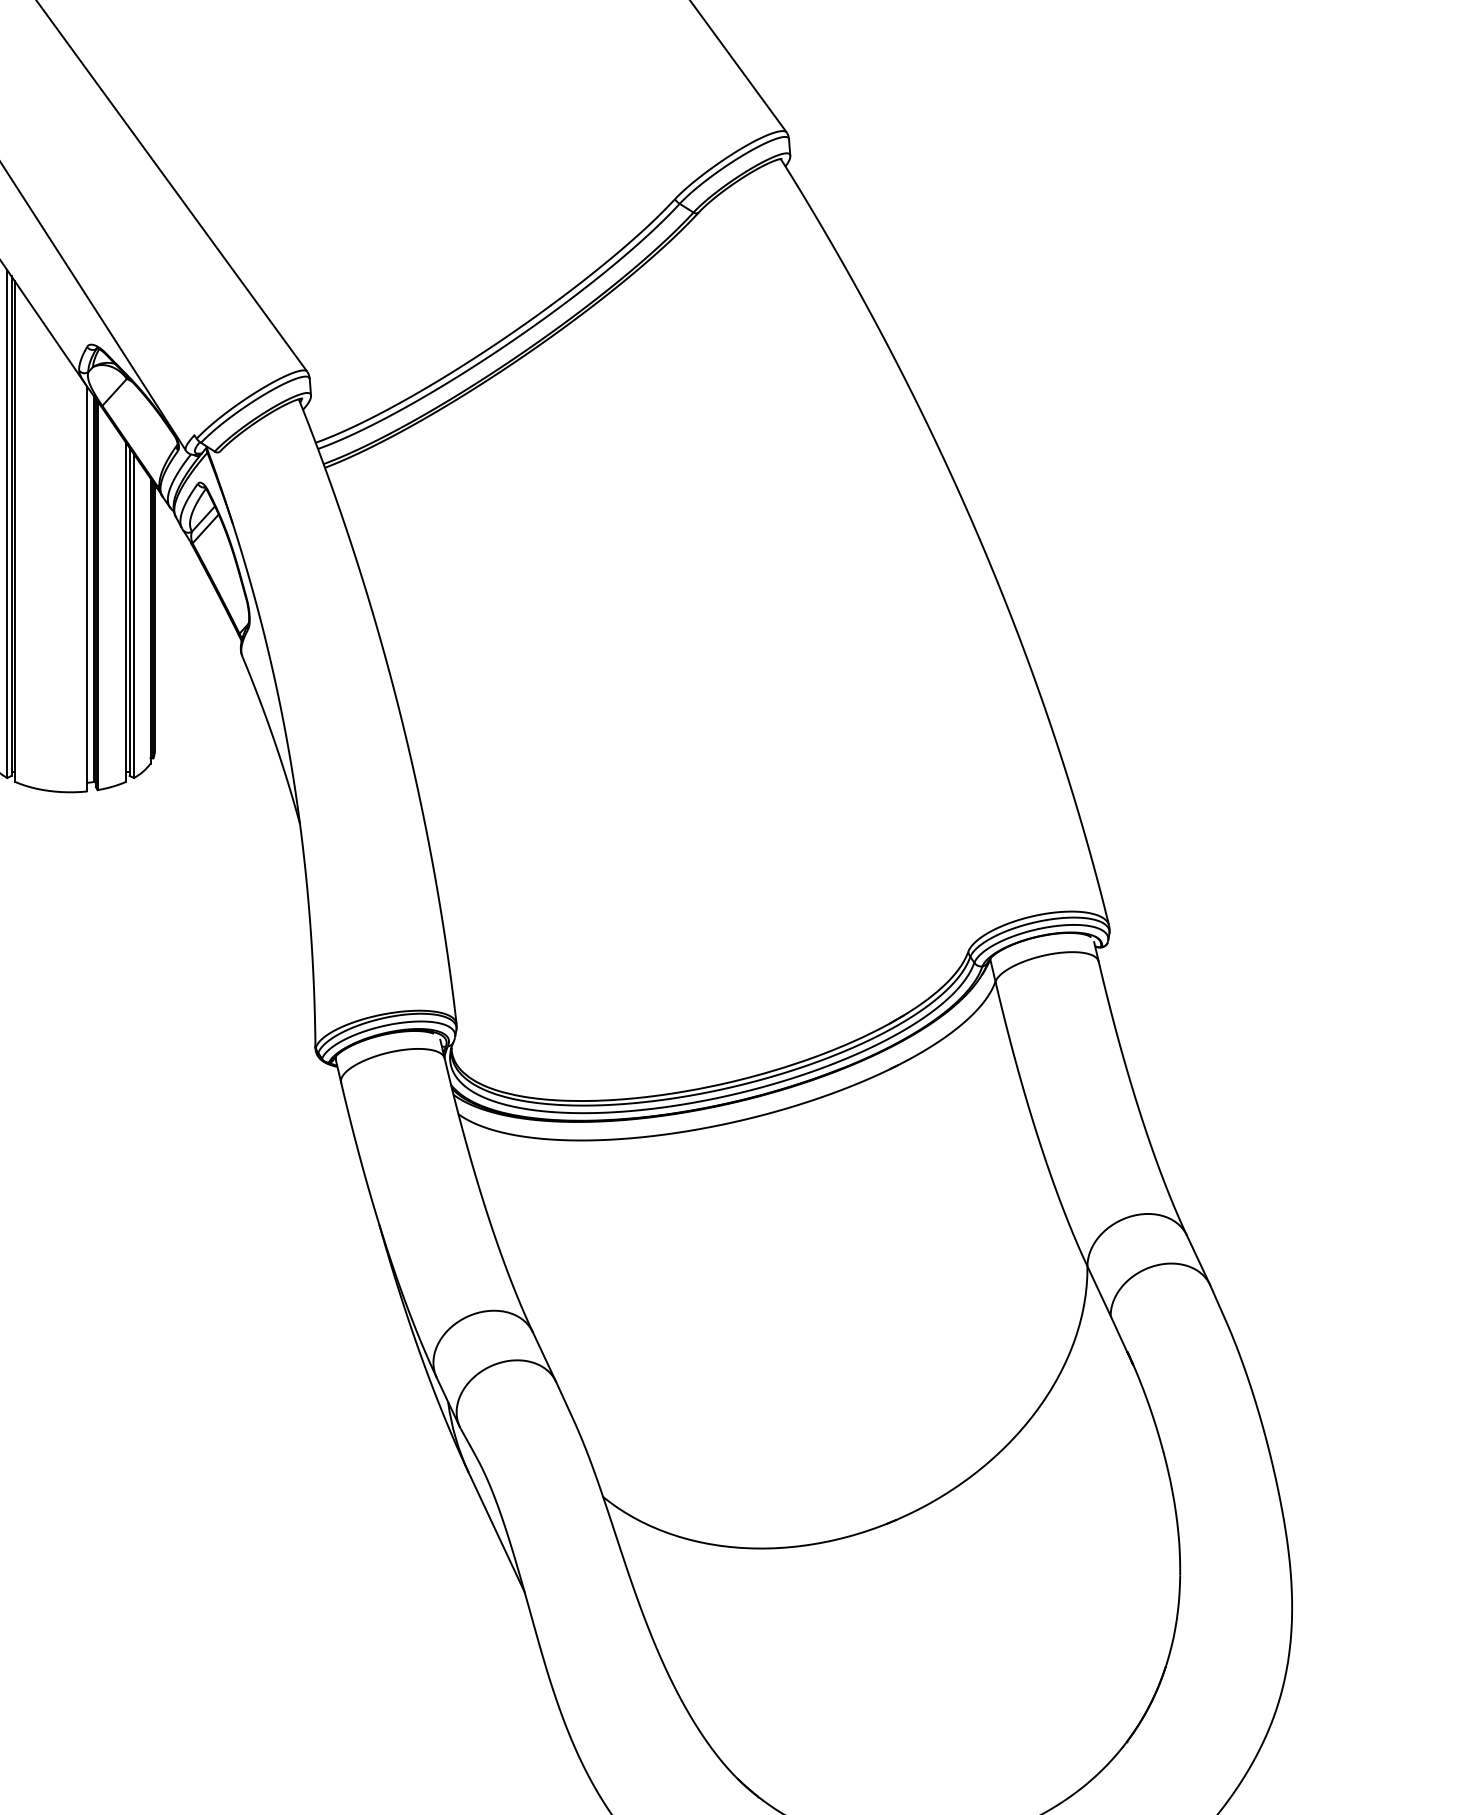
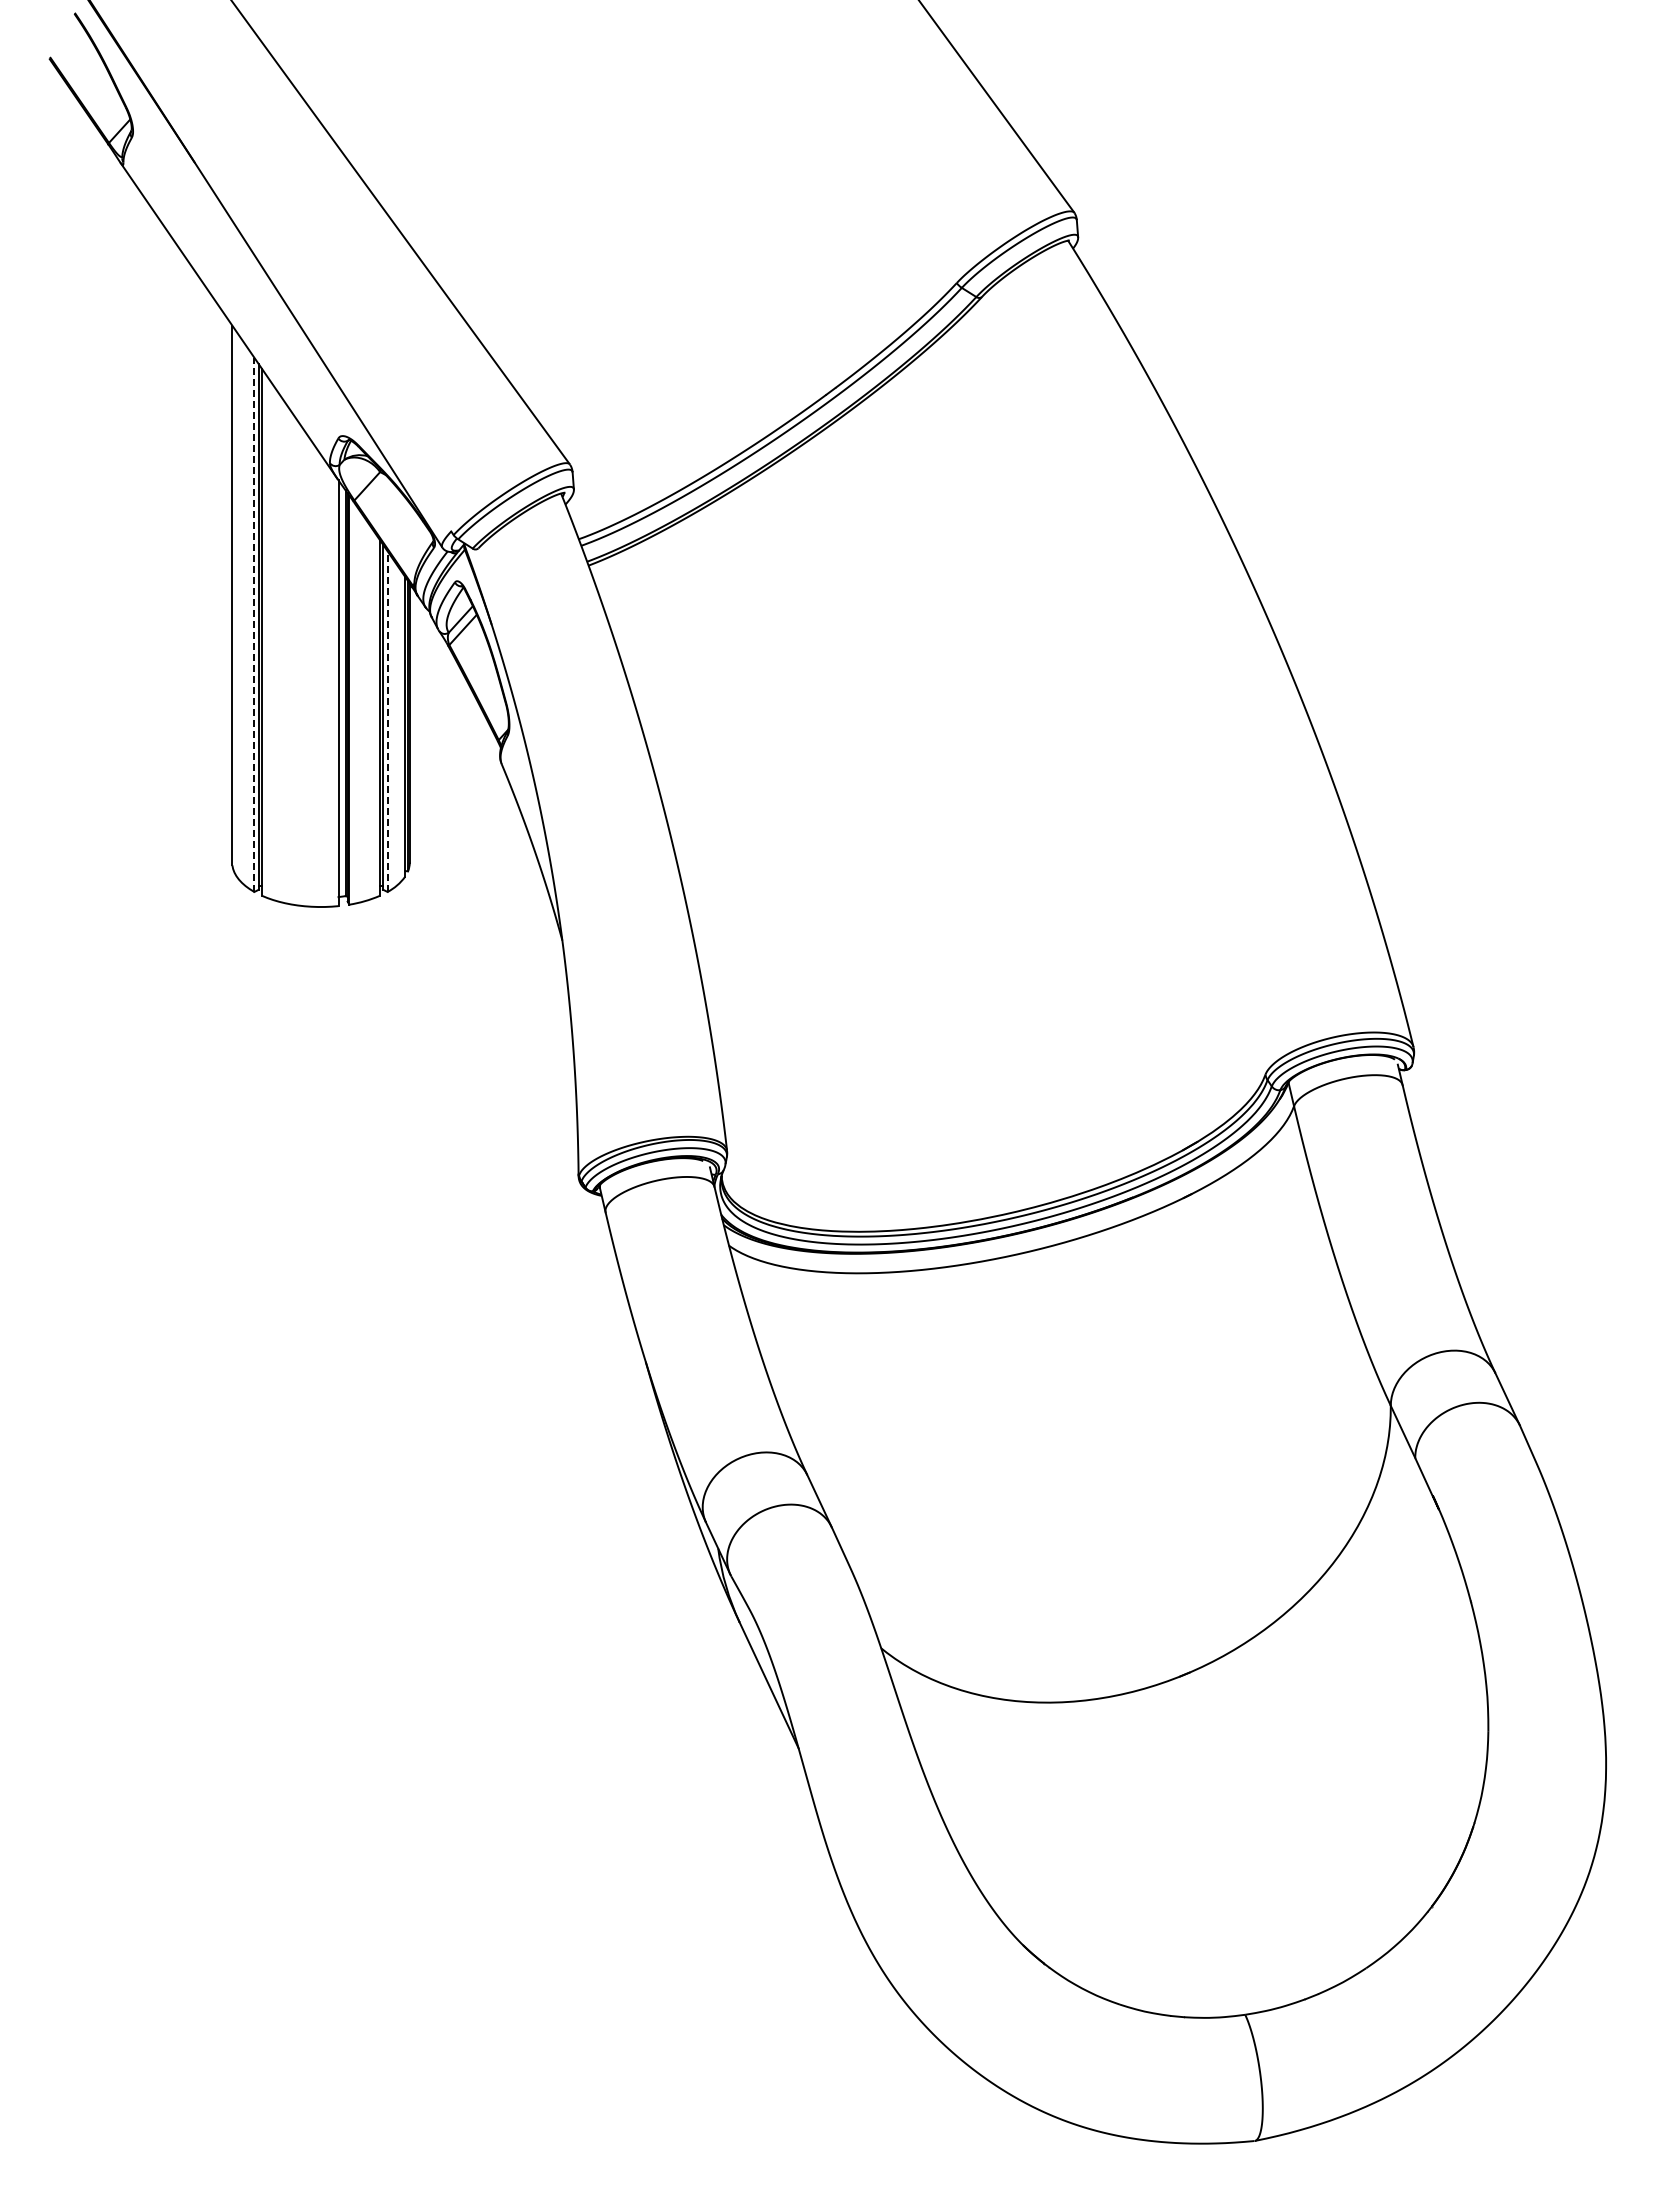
line: (7, 523) -> (254, 624), solid -> dashed
line: (133, 615) -> (387, 721), solid -> dashed

